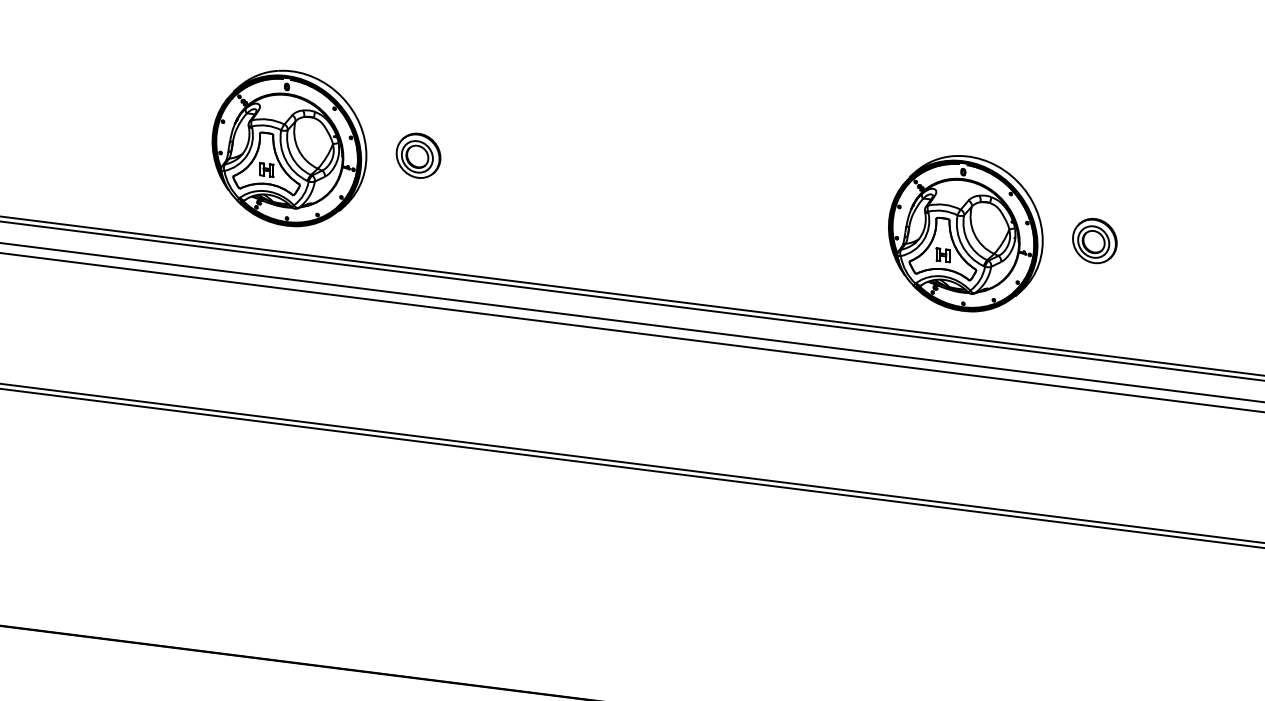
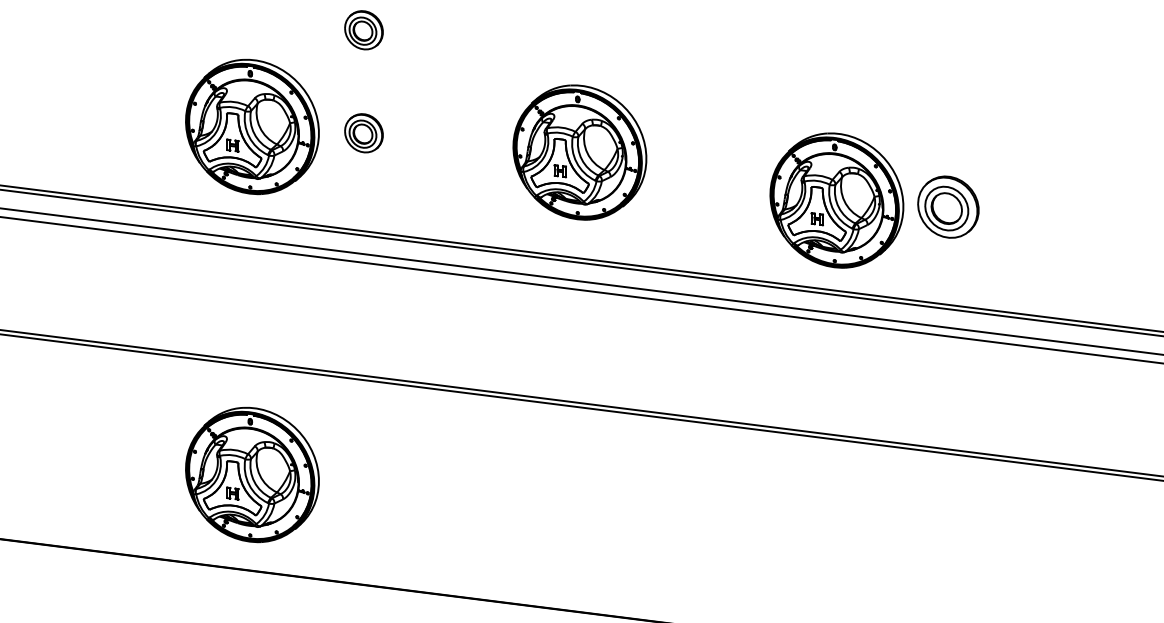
part: (417, 36) -> (363, 30), added
part: (667, 178) -> (579, 152), added
part: (1094, 240) -> (948, 206), size x1.6
part: (289, 550) -> (252, 474), added

